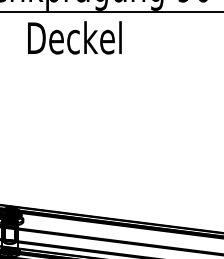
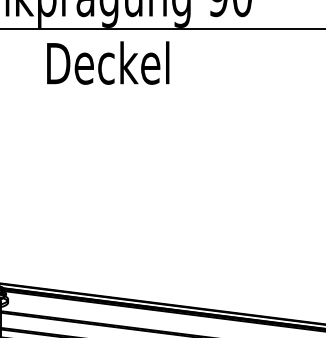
text: (75, 37) -> (108, 62), moved

